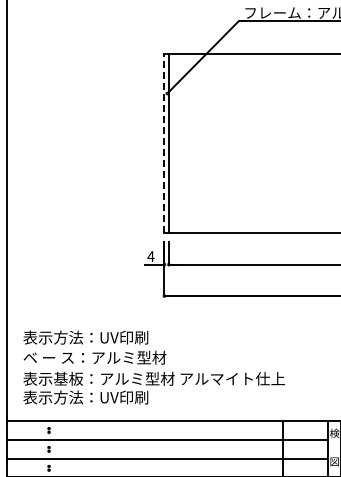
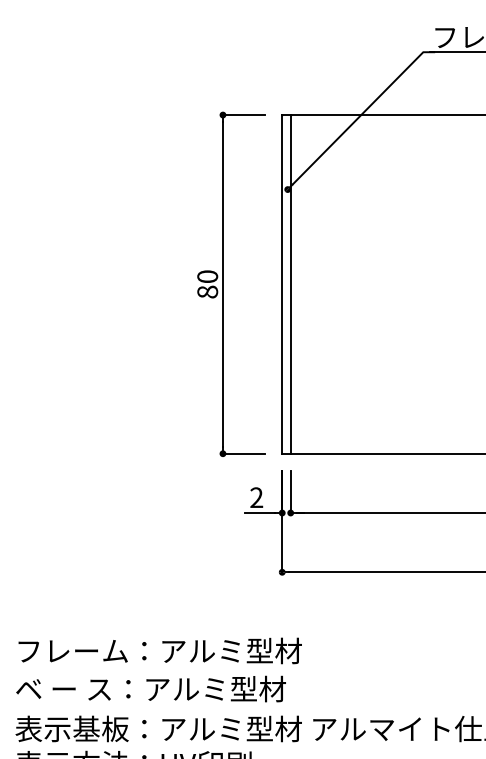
part: (137, 143) -> (231, 283), added
line: (164, 143) -> (282, 283), dashed -> solid
text: (150, 256) -> (255, 497), 4 -> 2
text: (98, 337) -> (157, 650), 表示方法：UV印刷 -> フレーム：アルミ型材

